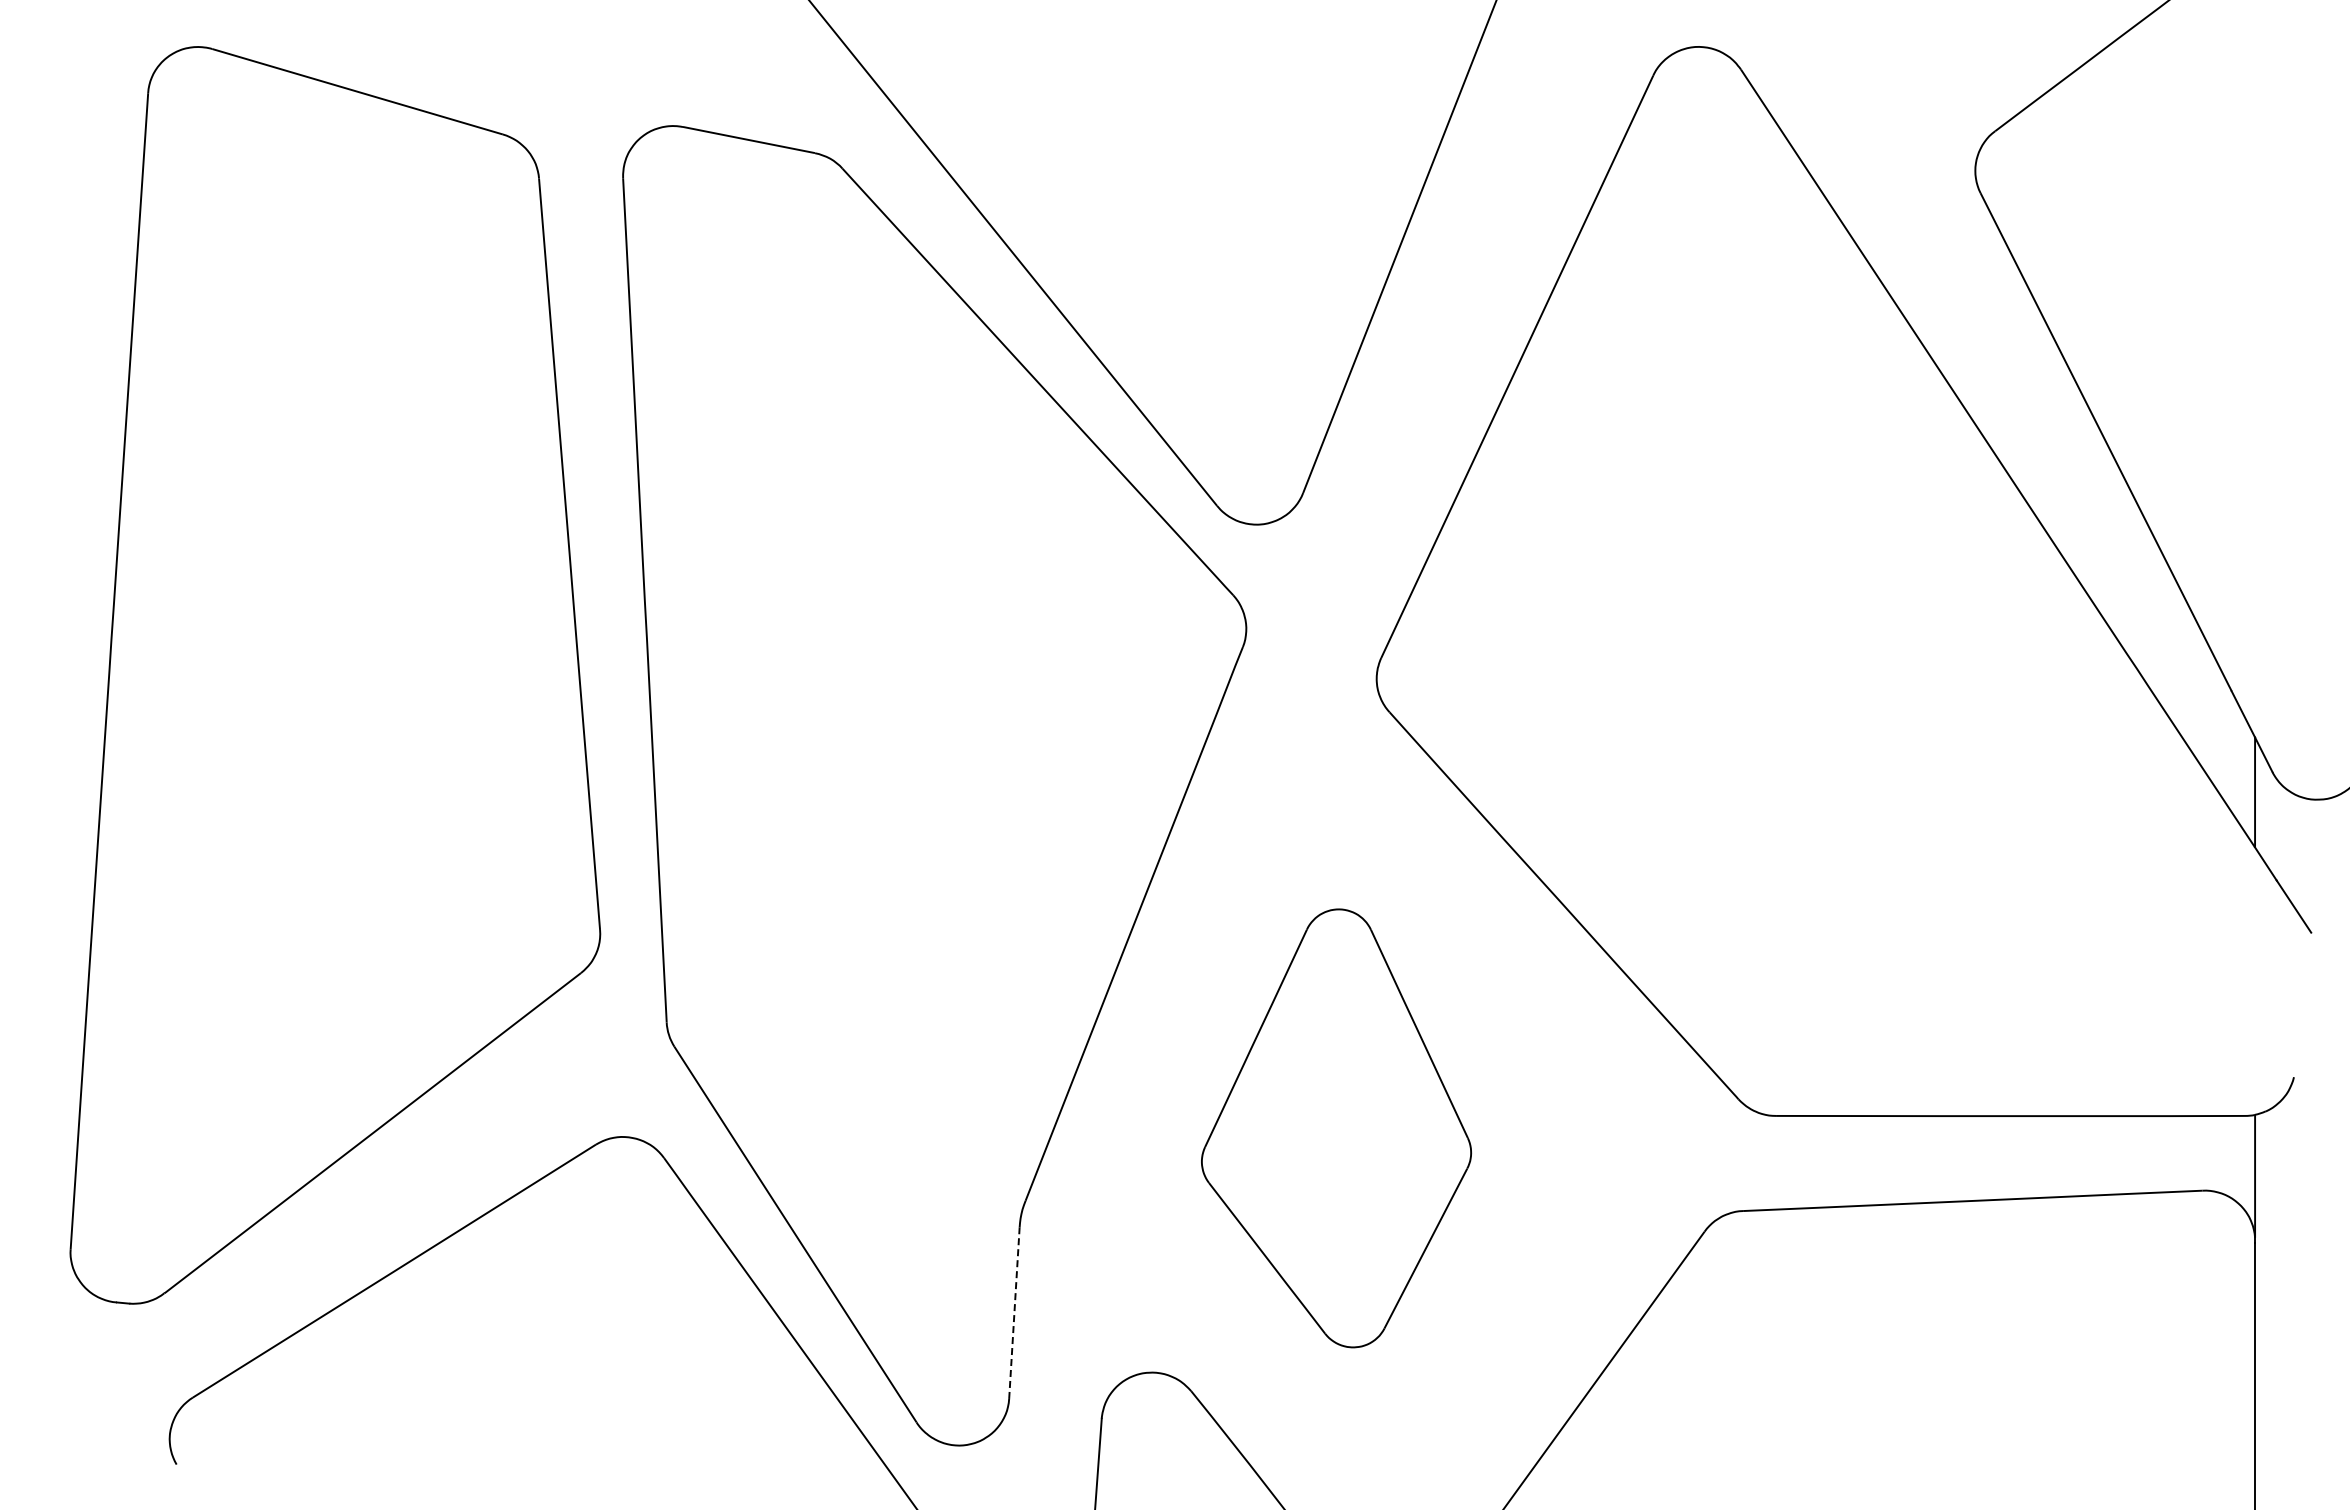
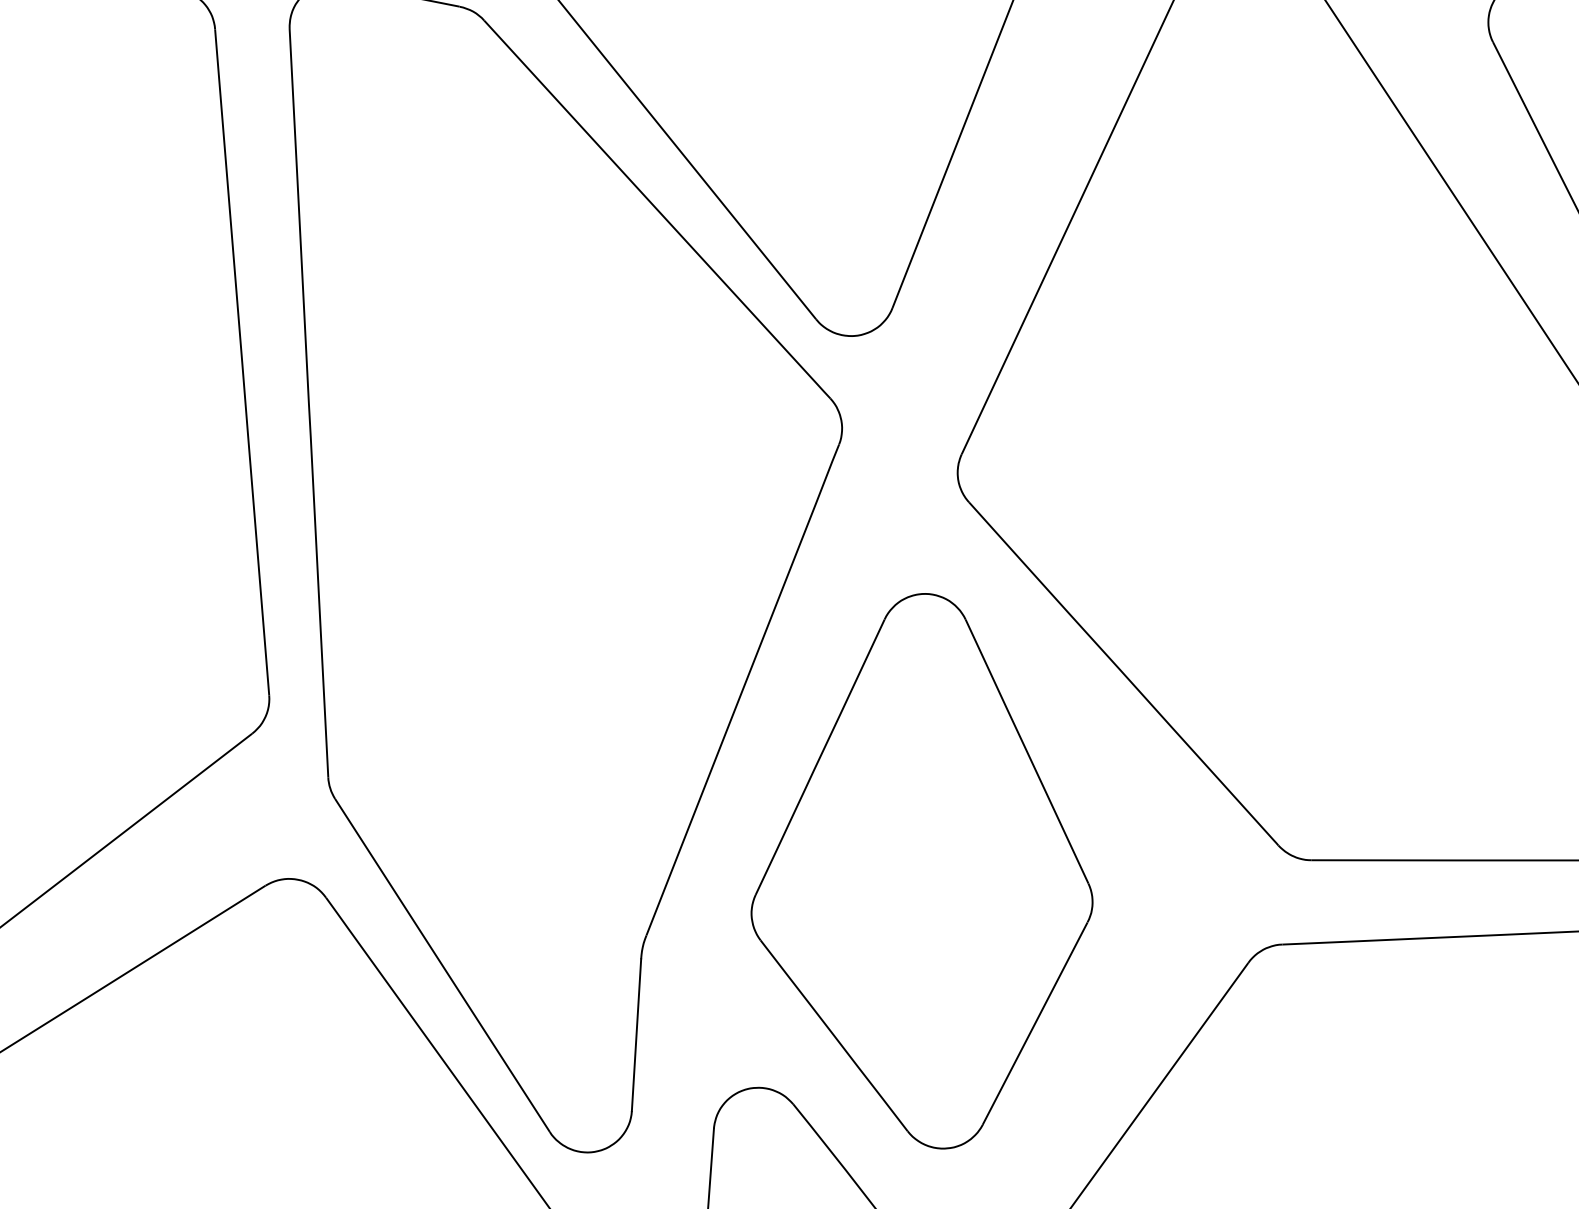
part: (1336, 1128) -> (922, 871), size x1.43
line: (1014, 1313) -> (636, 1035), dashed -> solid

